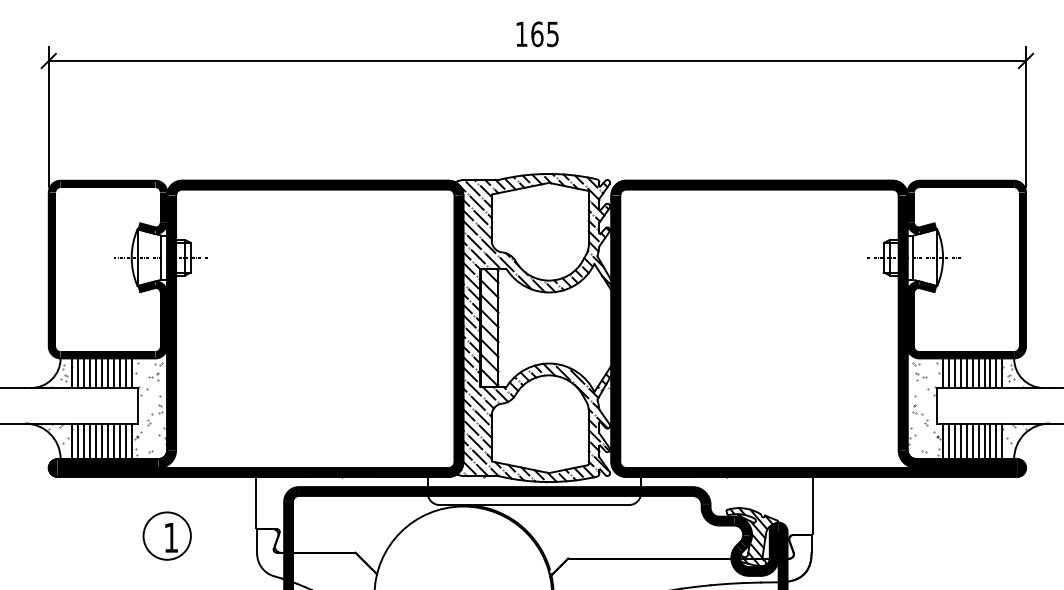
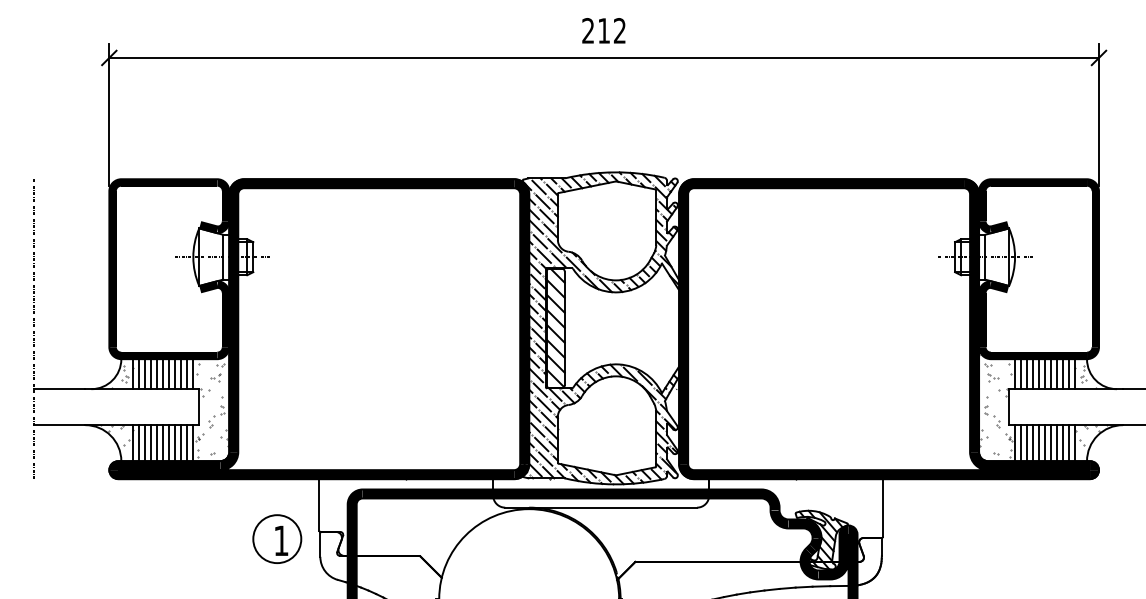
text: (536, 33) -> (603, 30), 165 -> 212
part: (167, 535) -> (277, 538), moved

